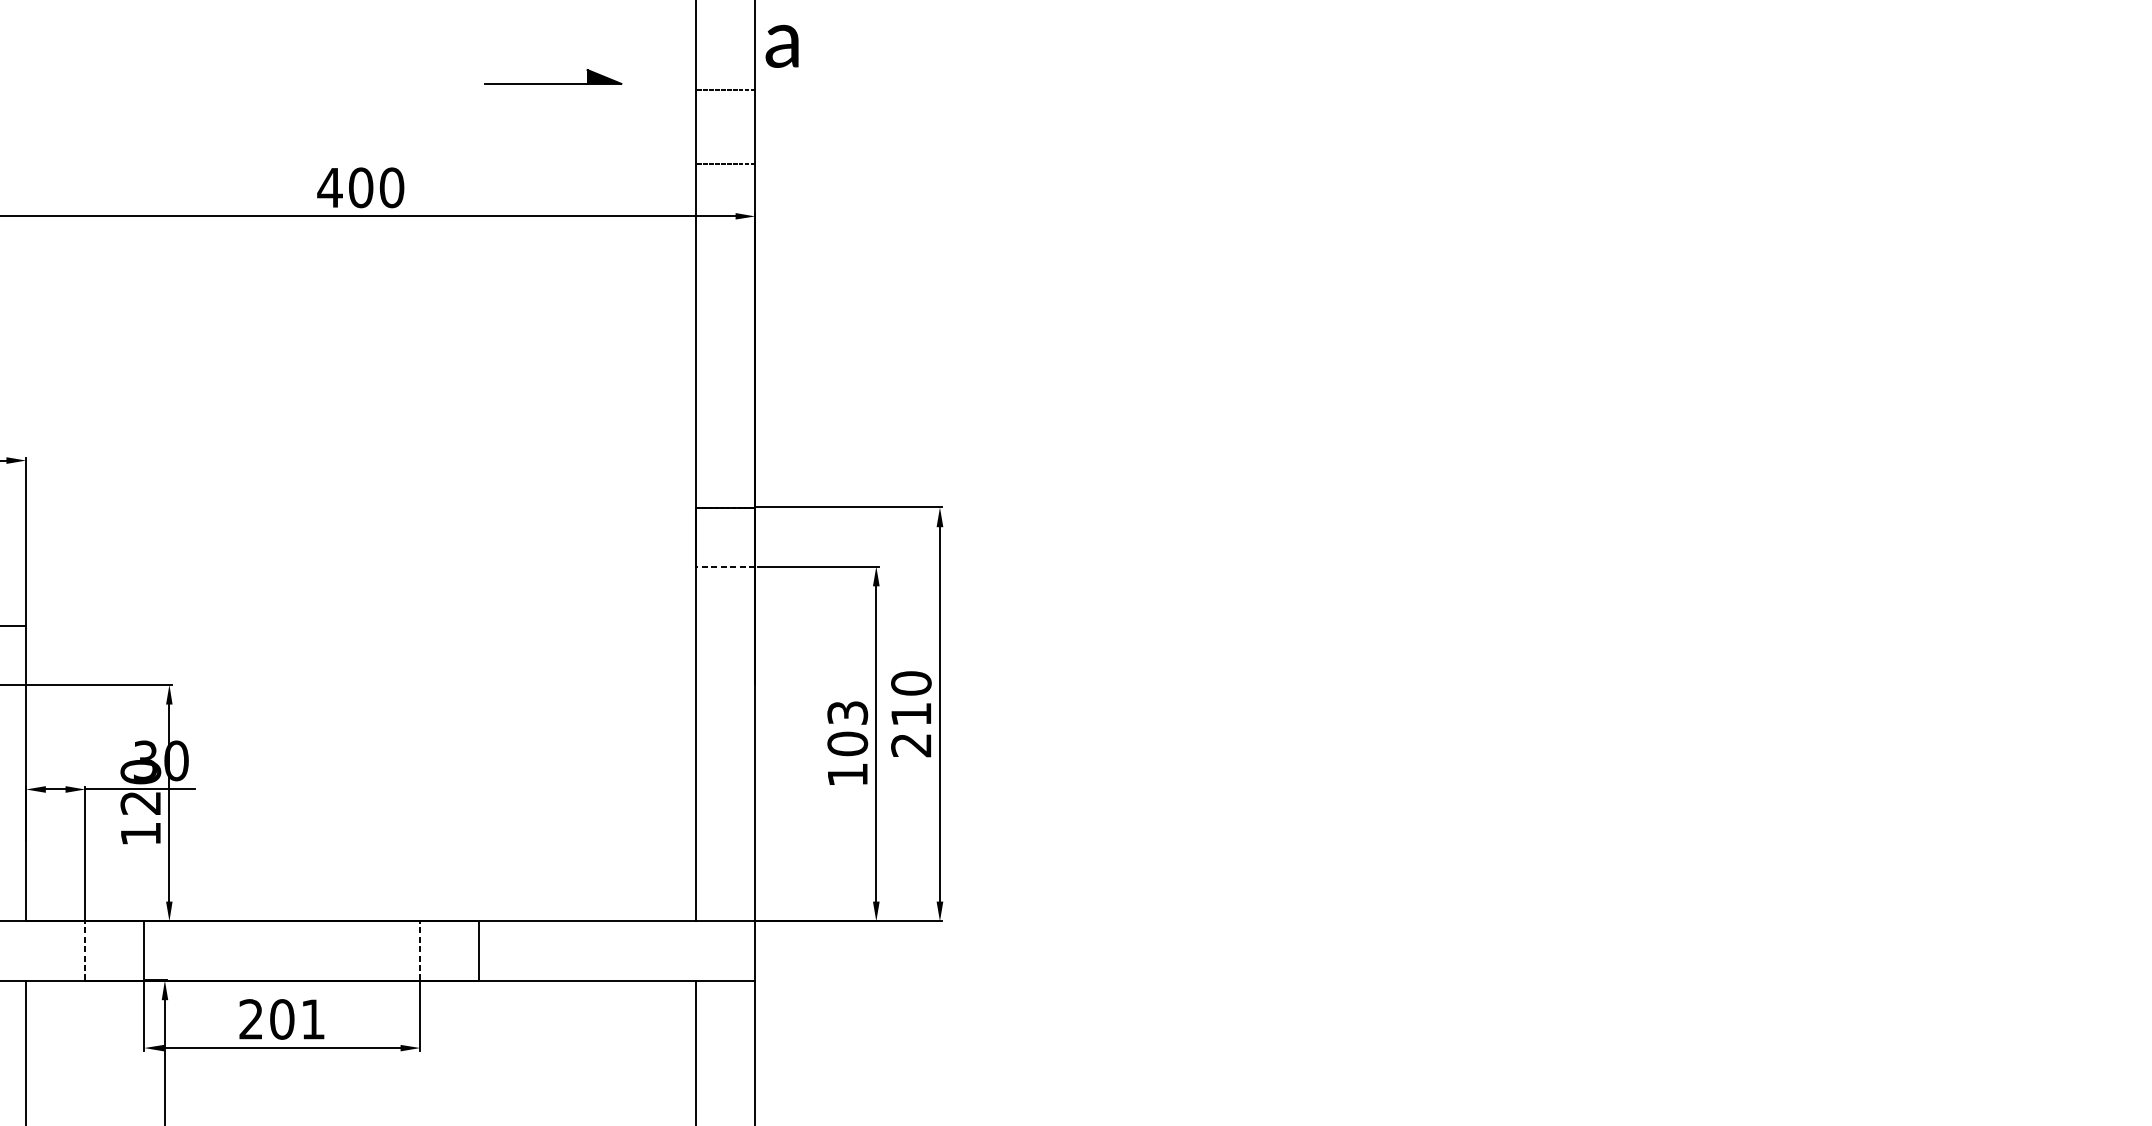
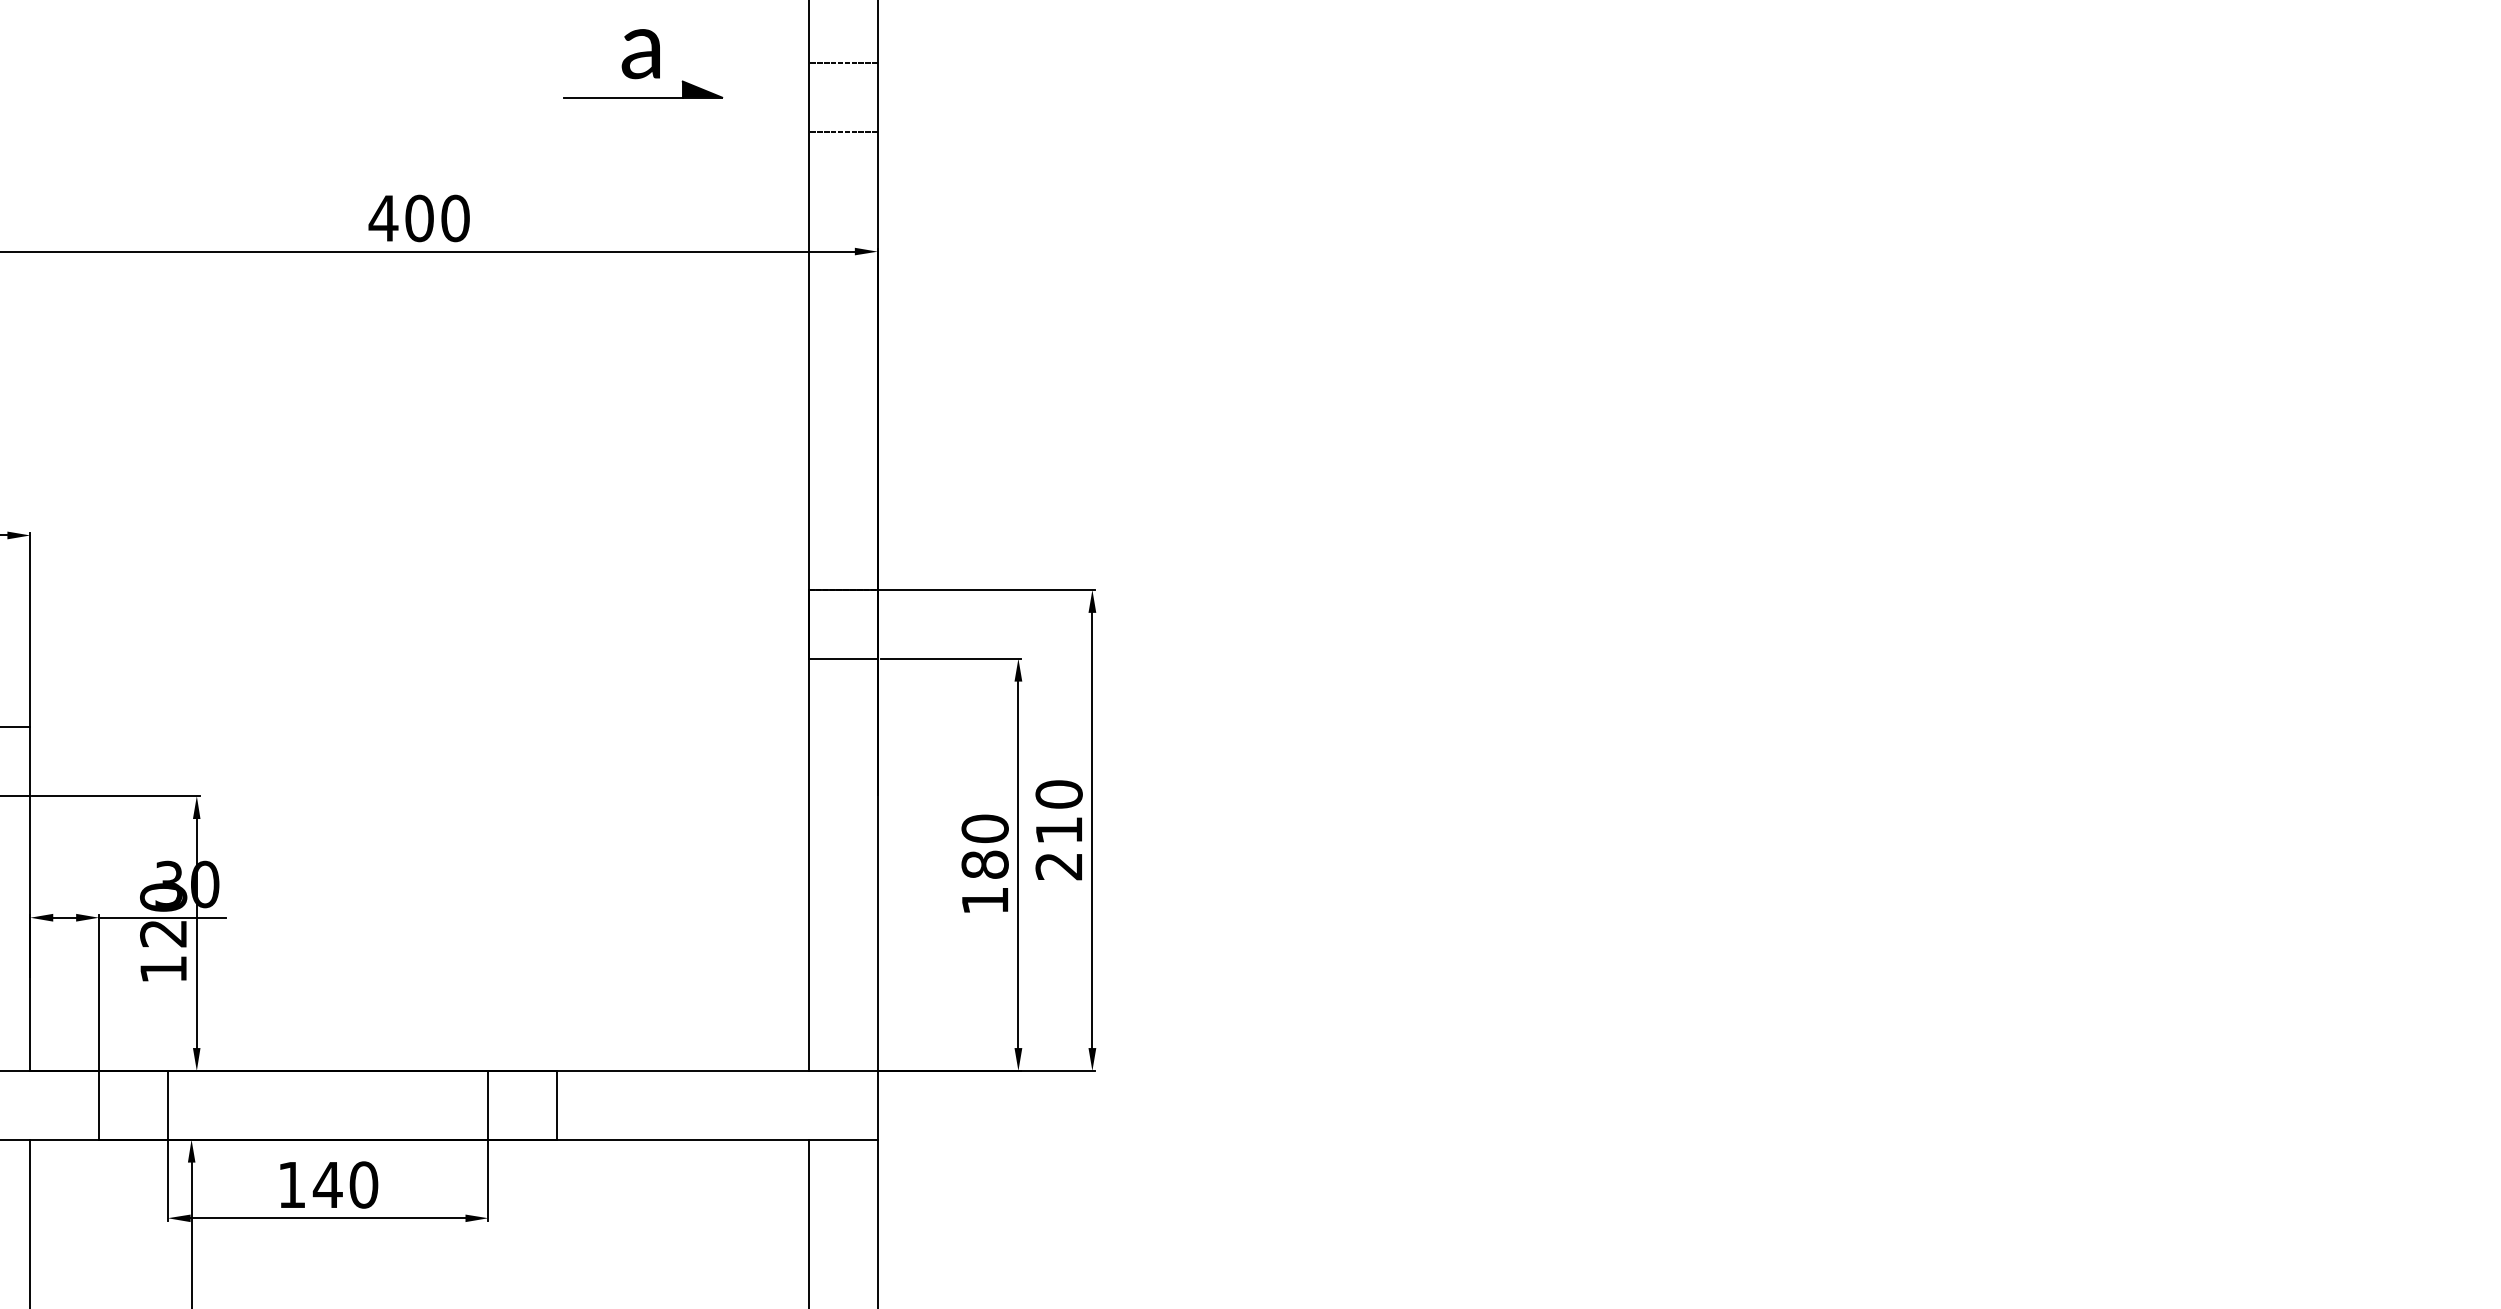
text: (781, 46) -> (640, 54), moved
line: (725, 90) -> (843, 63), moved
line: (725, 163) -> (843, 131), moved
line: (724, 566) -> (842, 658), dashed -> solid
text: (847, 728) -> (984, 846), 103 -> 180
line: (84, 950) -> (98, 1104), dashed -> solid
line: (420, 950) -> (488, 1104), dashed -> solid
text: (282, 1019) -> (328, 1184), 201 -> 140

